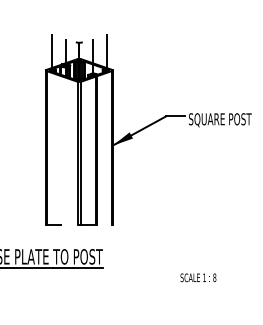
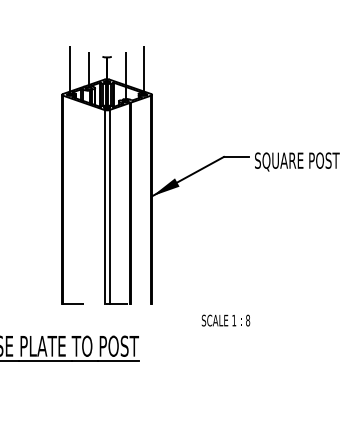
text: (198, 277) -> (226, 320), moved

